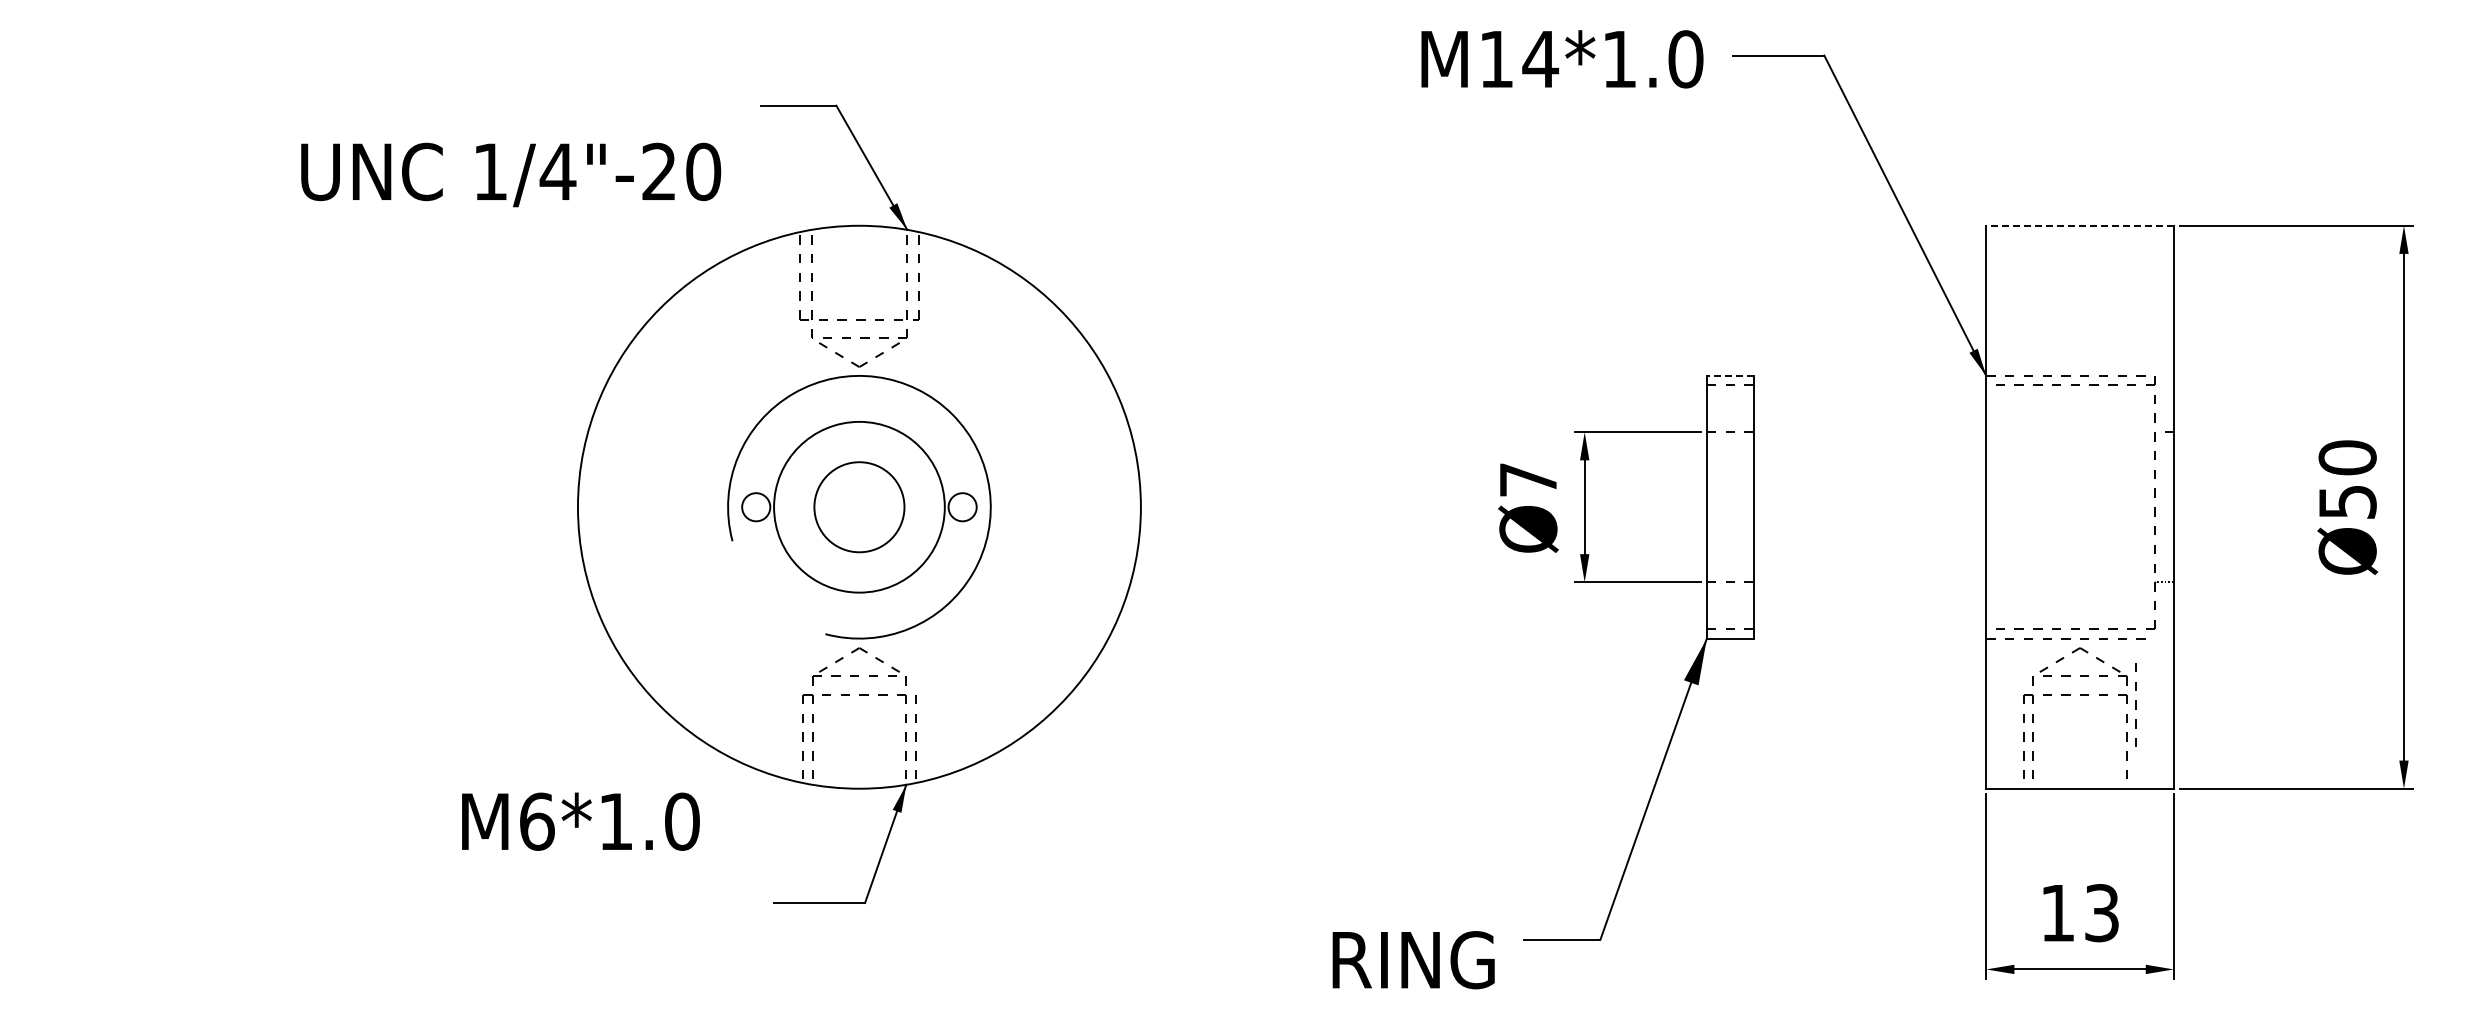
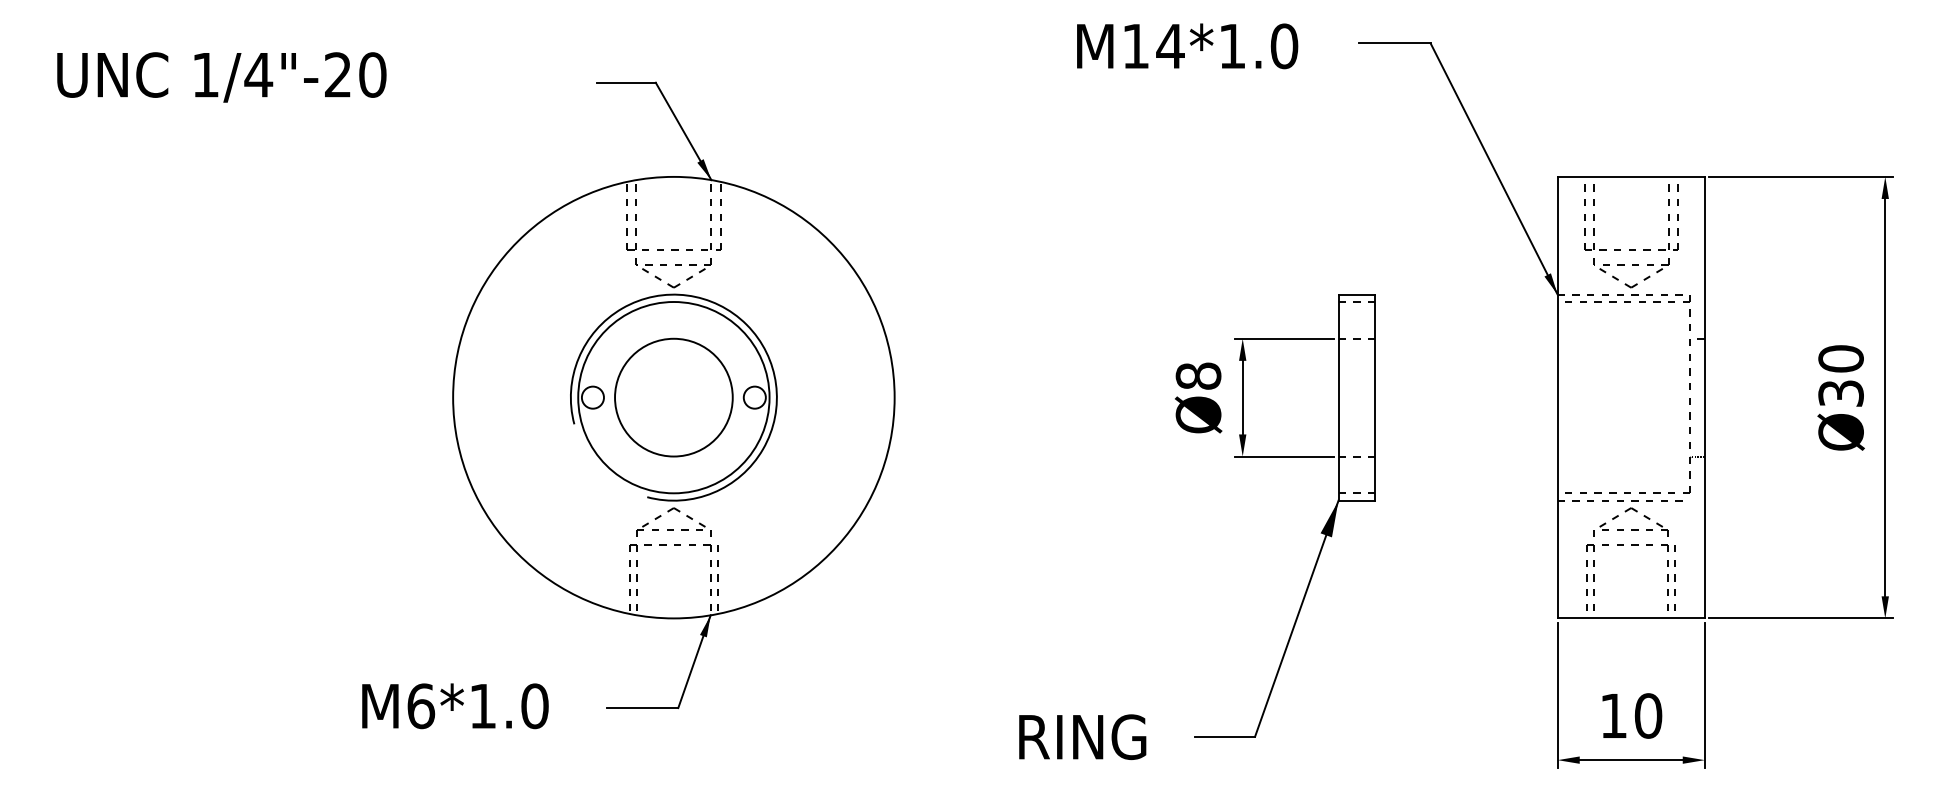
text: (1562, 59) -> (1187, 46), moved
text: (511, 174) -> (222, 77), moved
line: (2080, 225) -> (1631, 176), dashed -> solid
part: (2080, 319) -> (1631, 250), added
line: (1729, 375) -> (1356, 294), dashed -> solid
text: (1528, 479) -> (1198, 375), Ø7 -> Ø8
text: (2347, 501) -> (1840, 393), Ø50 -> Ø30
circle: (859, 507) -> (673, 397), size x1.43
circle: (859, 507) -> (673, 397), size x1.67
line: (2135, 704) -> (1674, 577), moved
text: (580, 821) -> (455, 706), moved
text: (2101, 913) -> (1648, 716), 13 -> 10
text: (1413, 960) -> (1082, 737), moved

